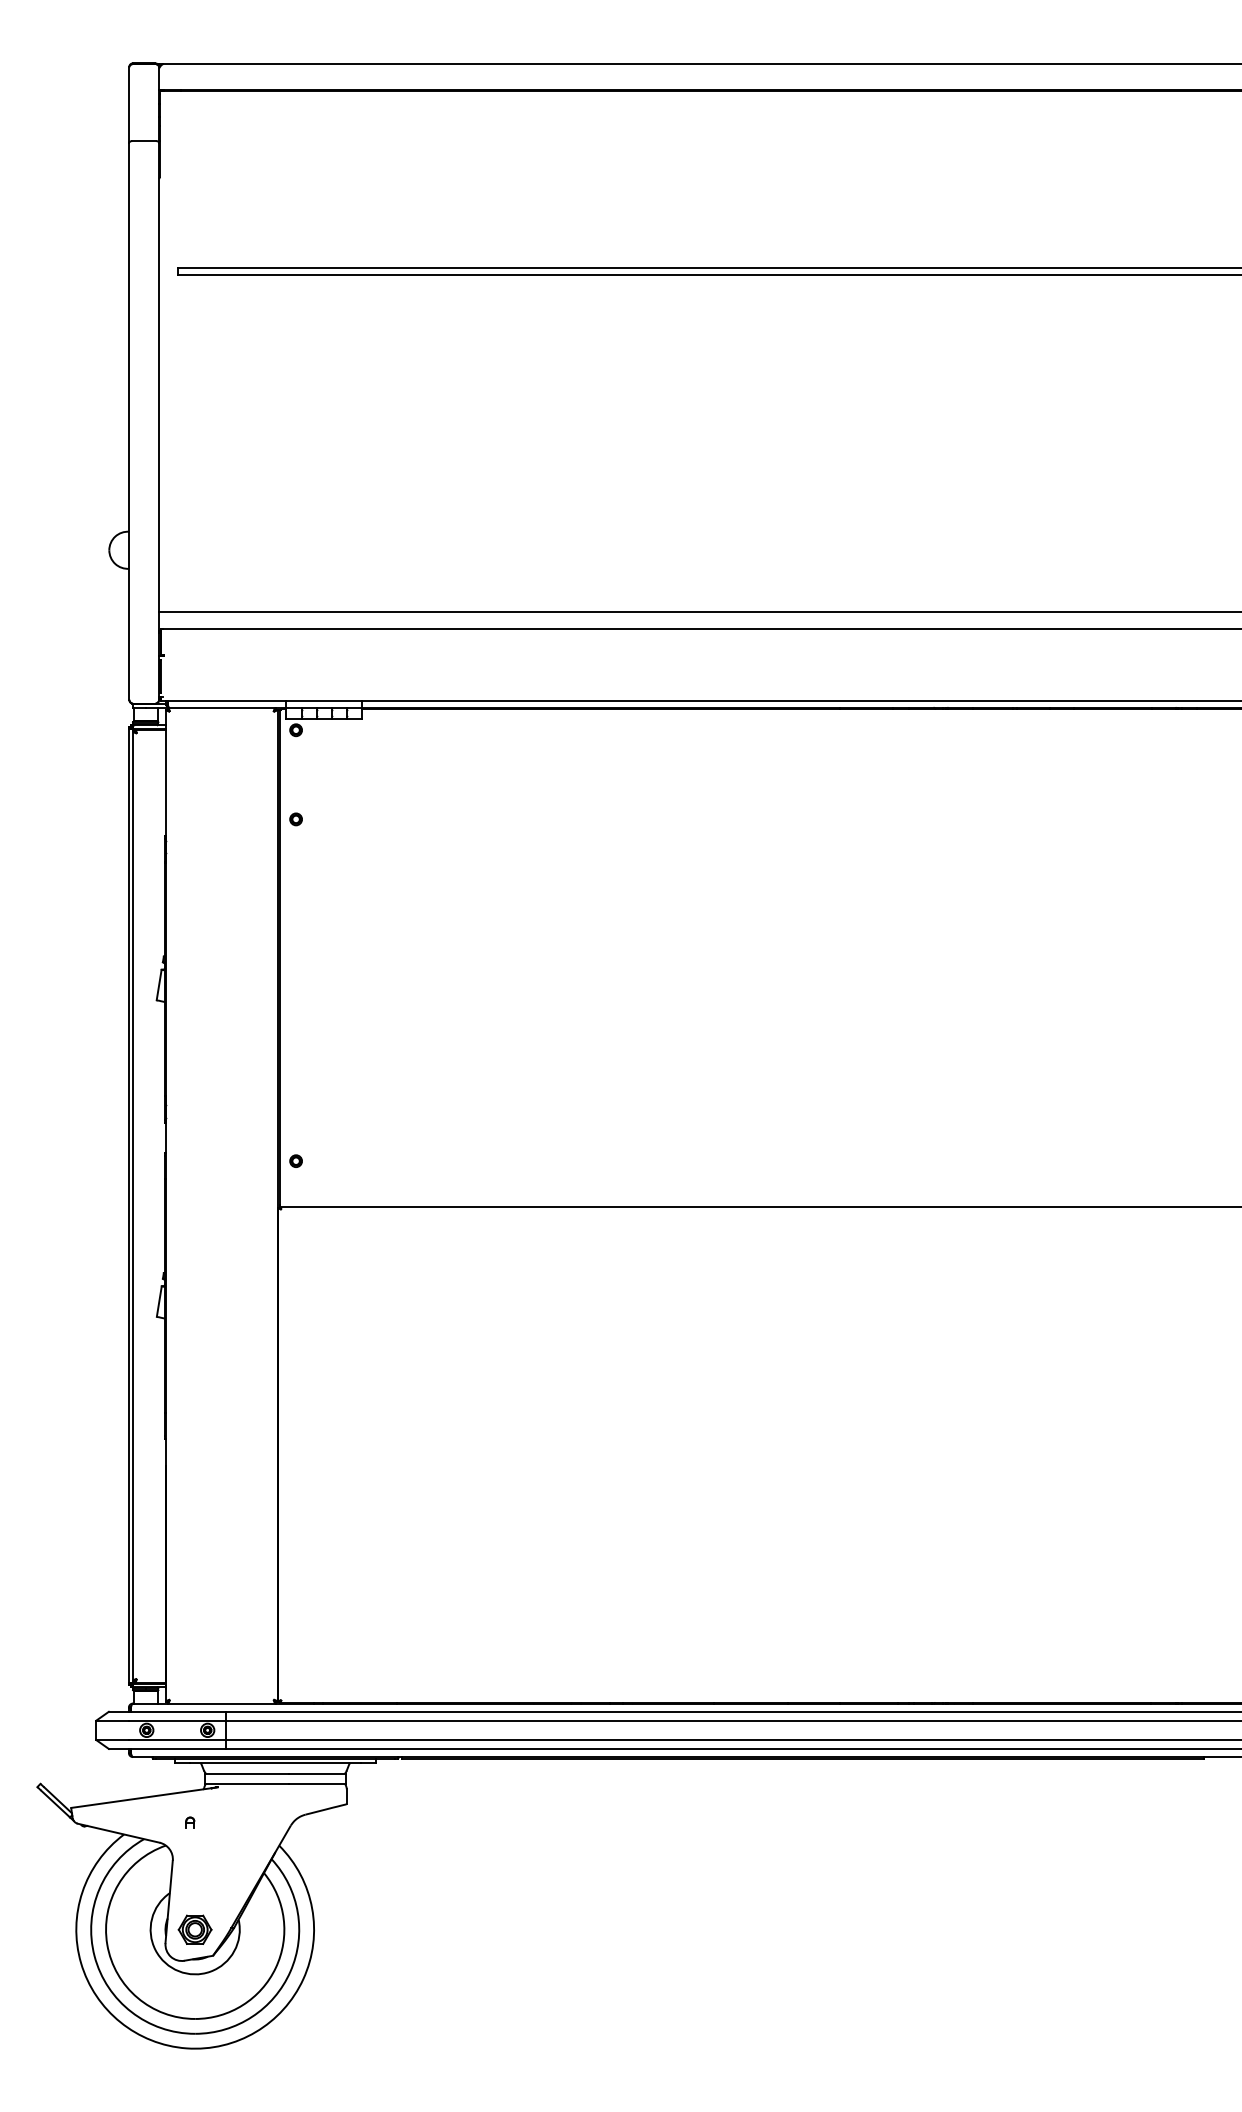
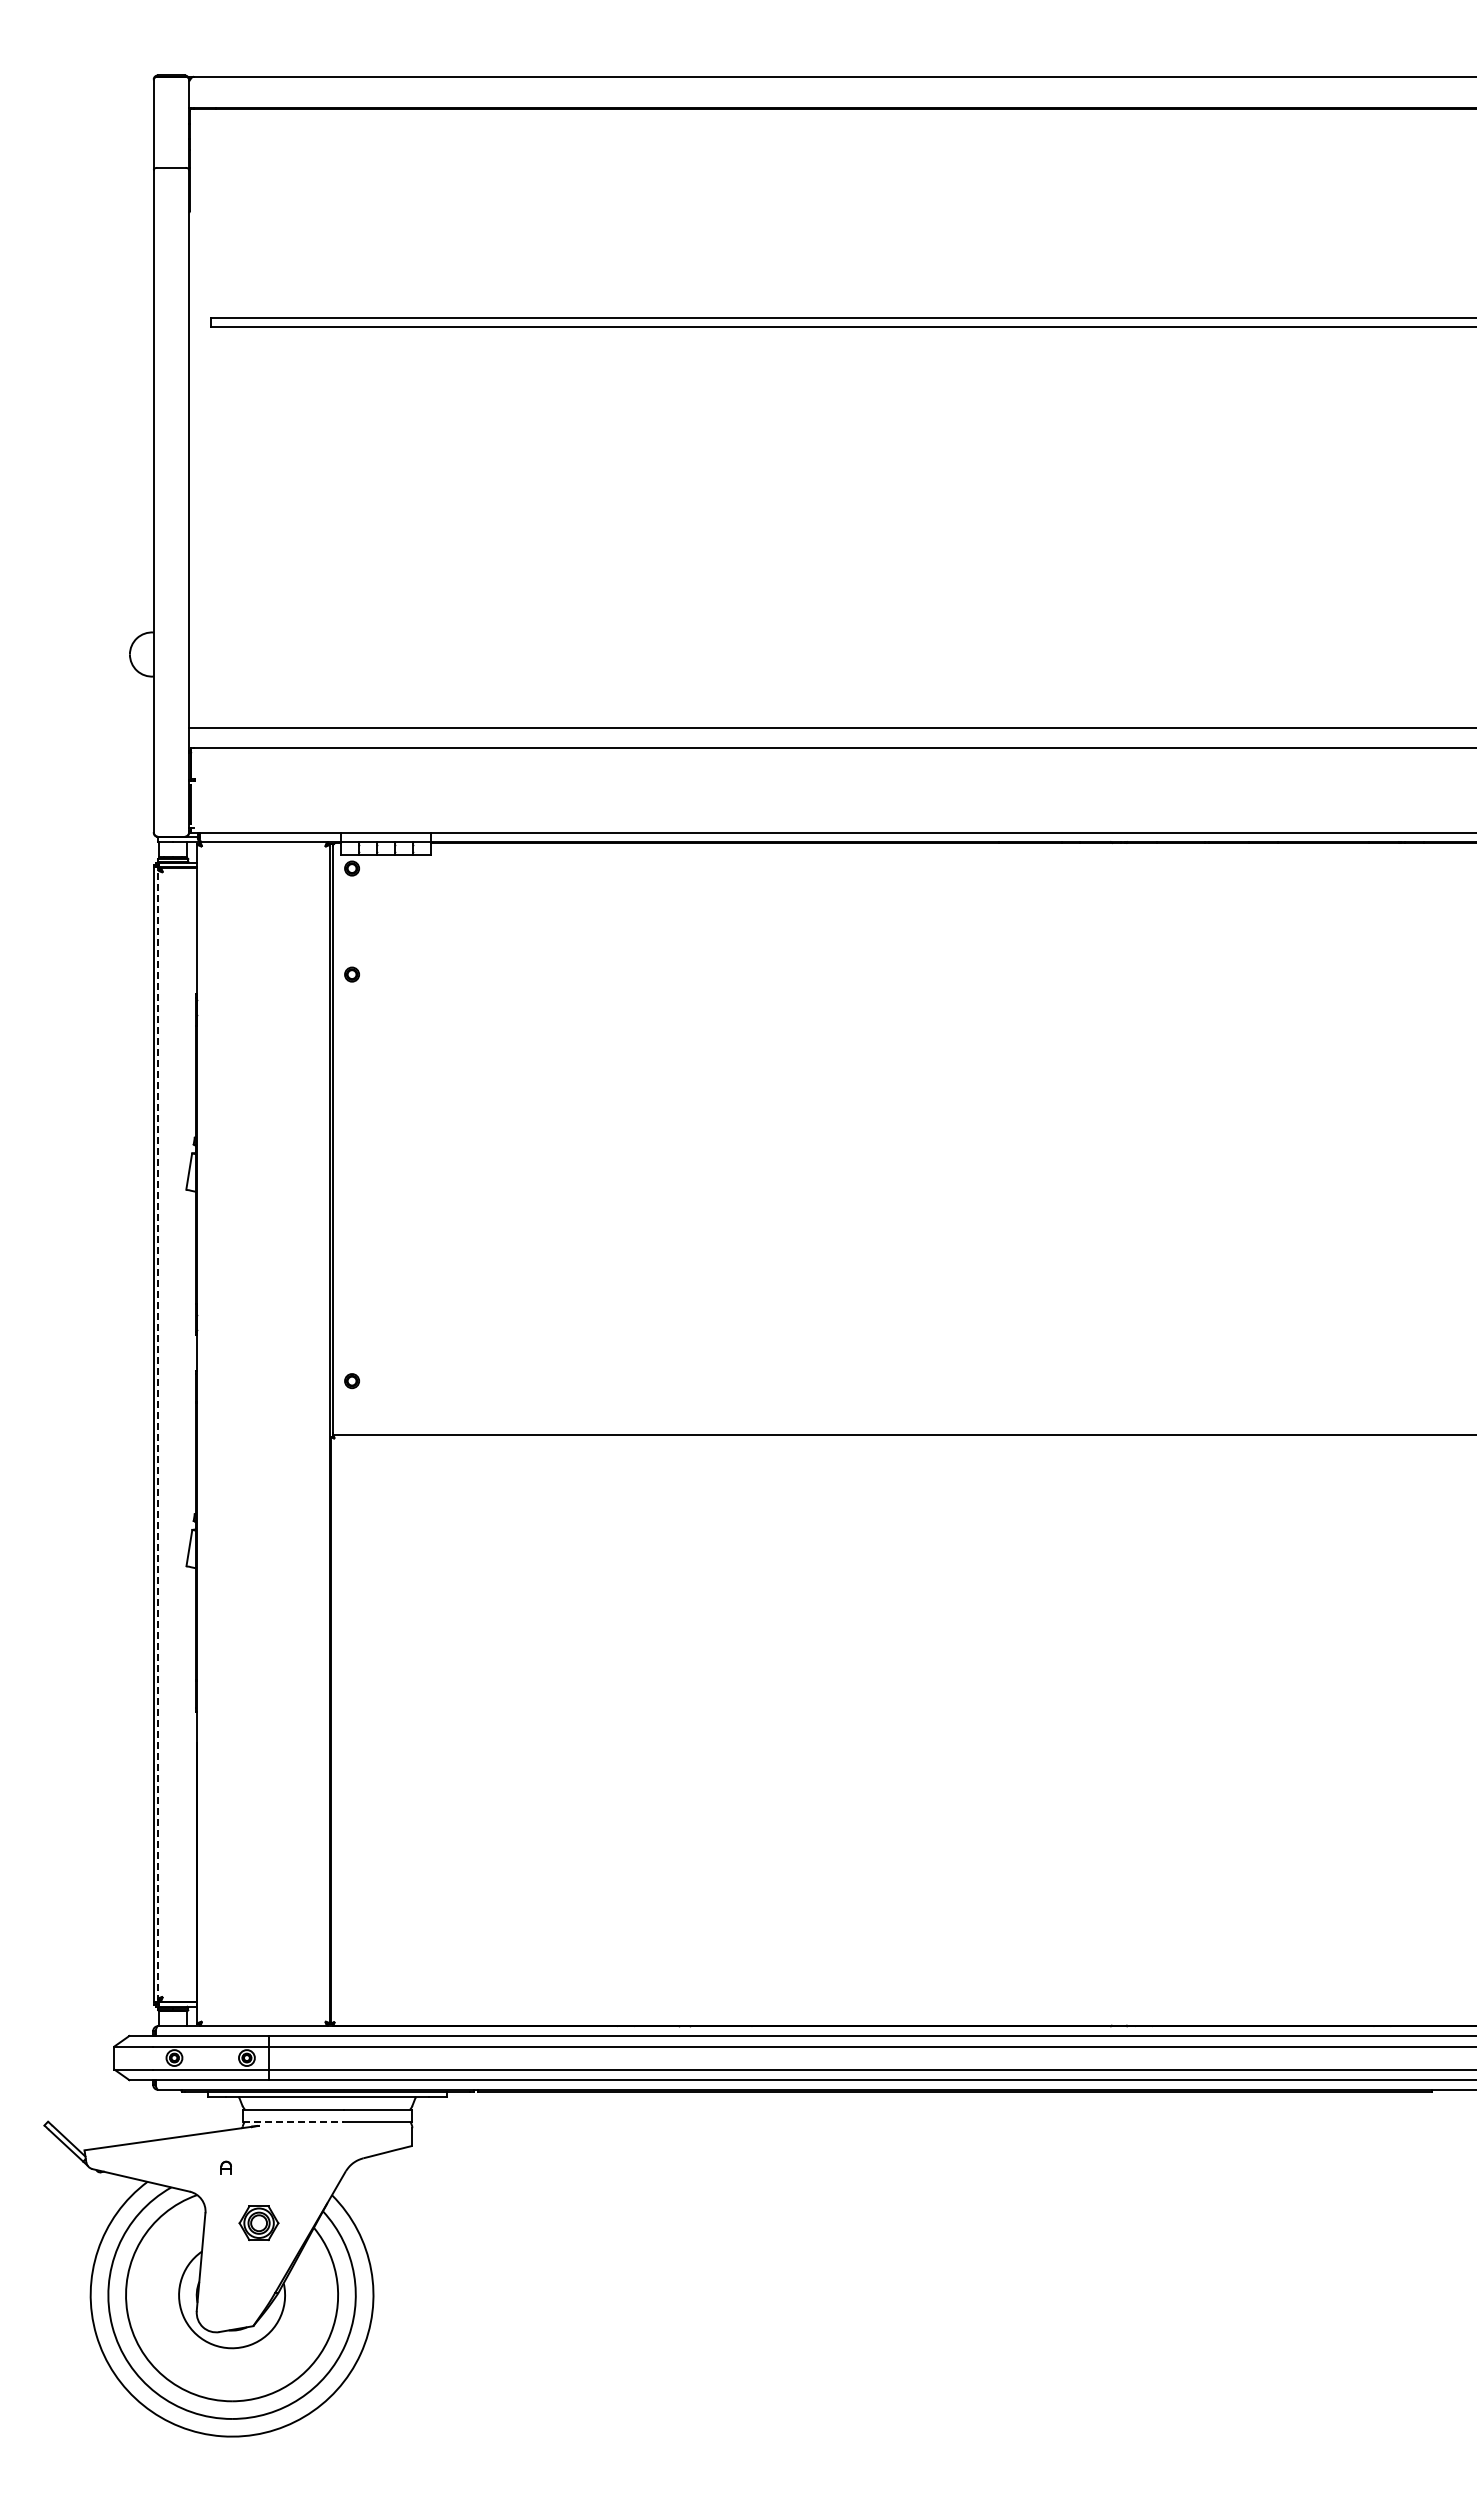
line: (133, 1206) -> (158, 1434), solid -> dashed
line: (247, 1784) -> (294, 2122), solid -> dashed
part: (194, 1930) -> (258, 2223), moved

